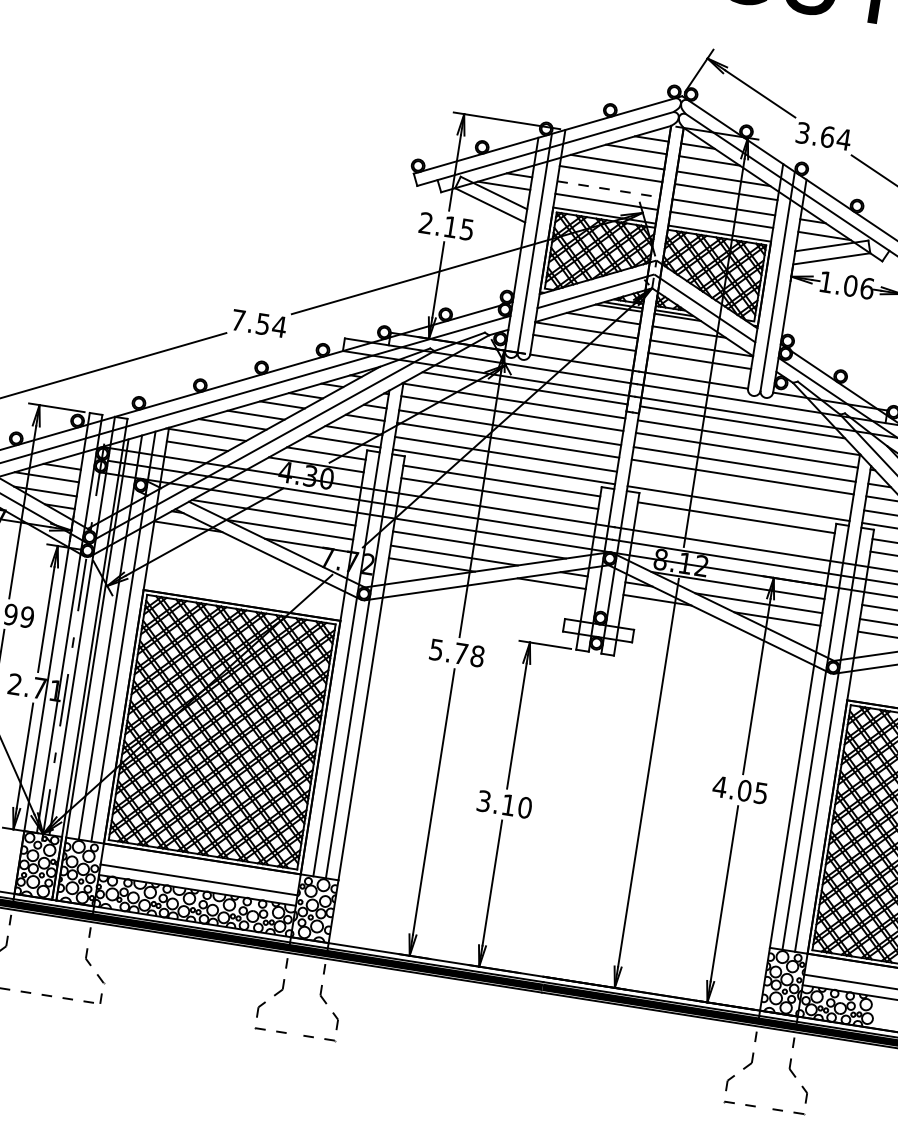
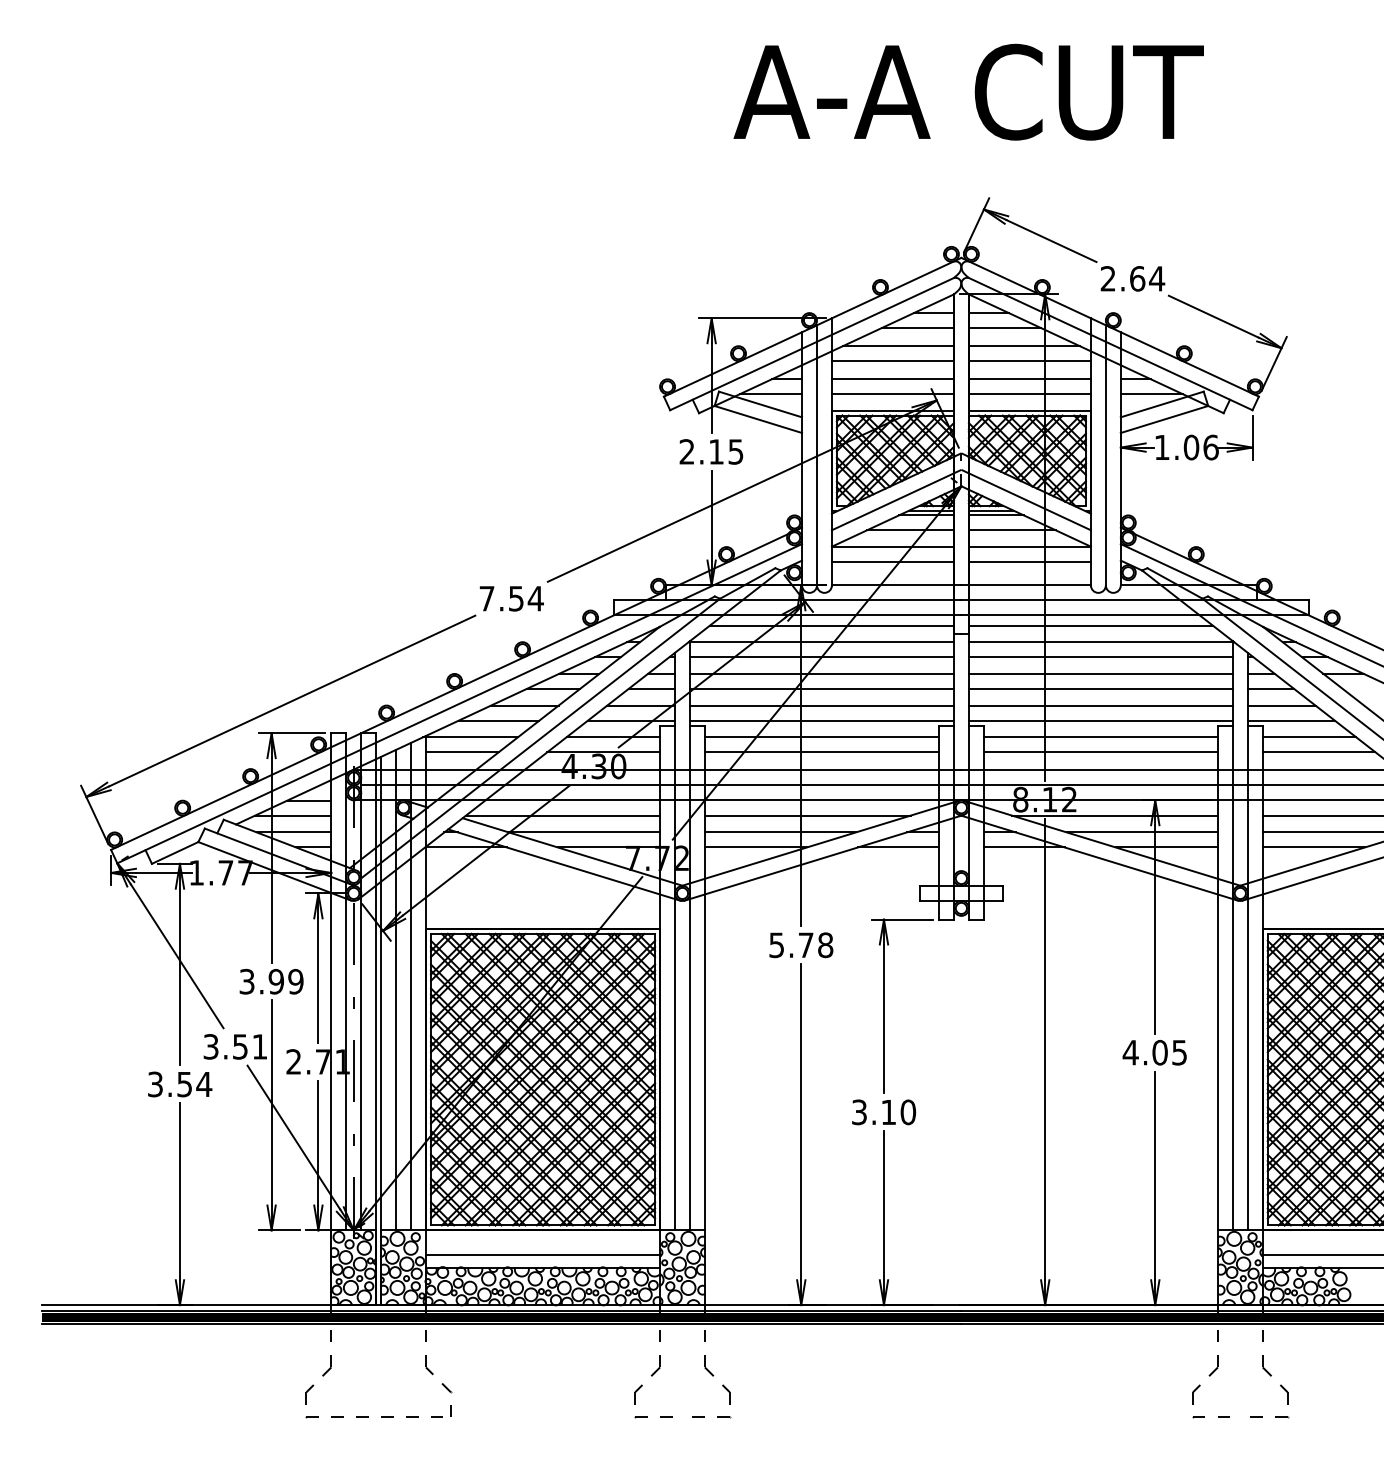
text: (802, 132) -> (1107, 278), 3.64 -> 2.64
line: (609, 189) -> (893, 379), dashed -> solid
line: (740, 490) -> (1100, 705), added
line: (734, 530) -> (1100, 752), added

